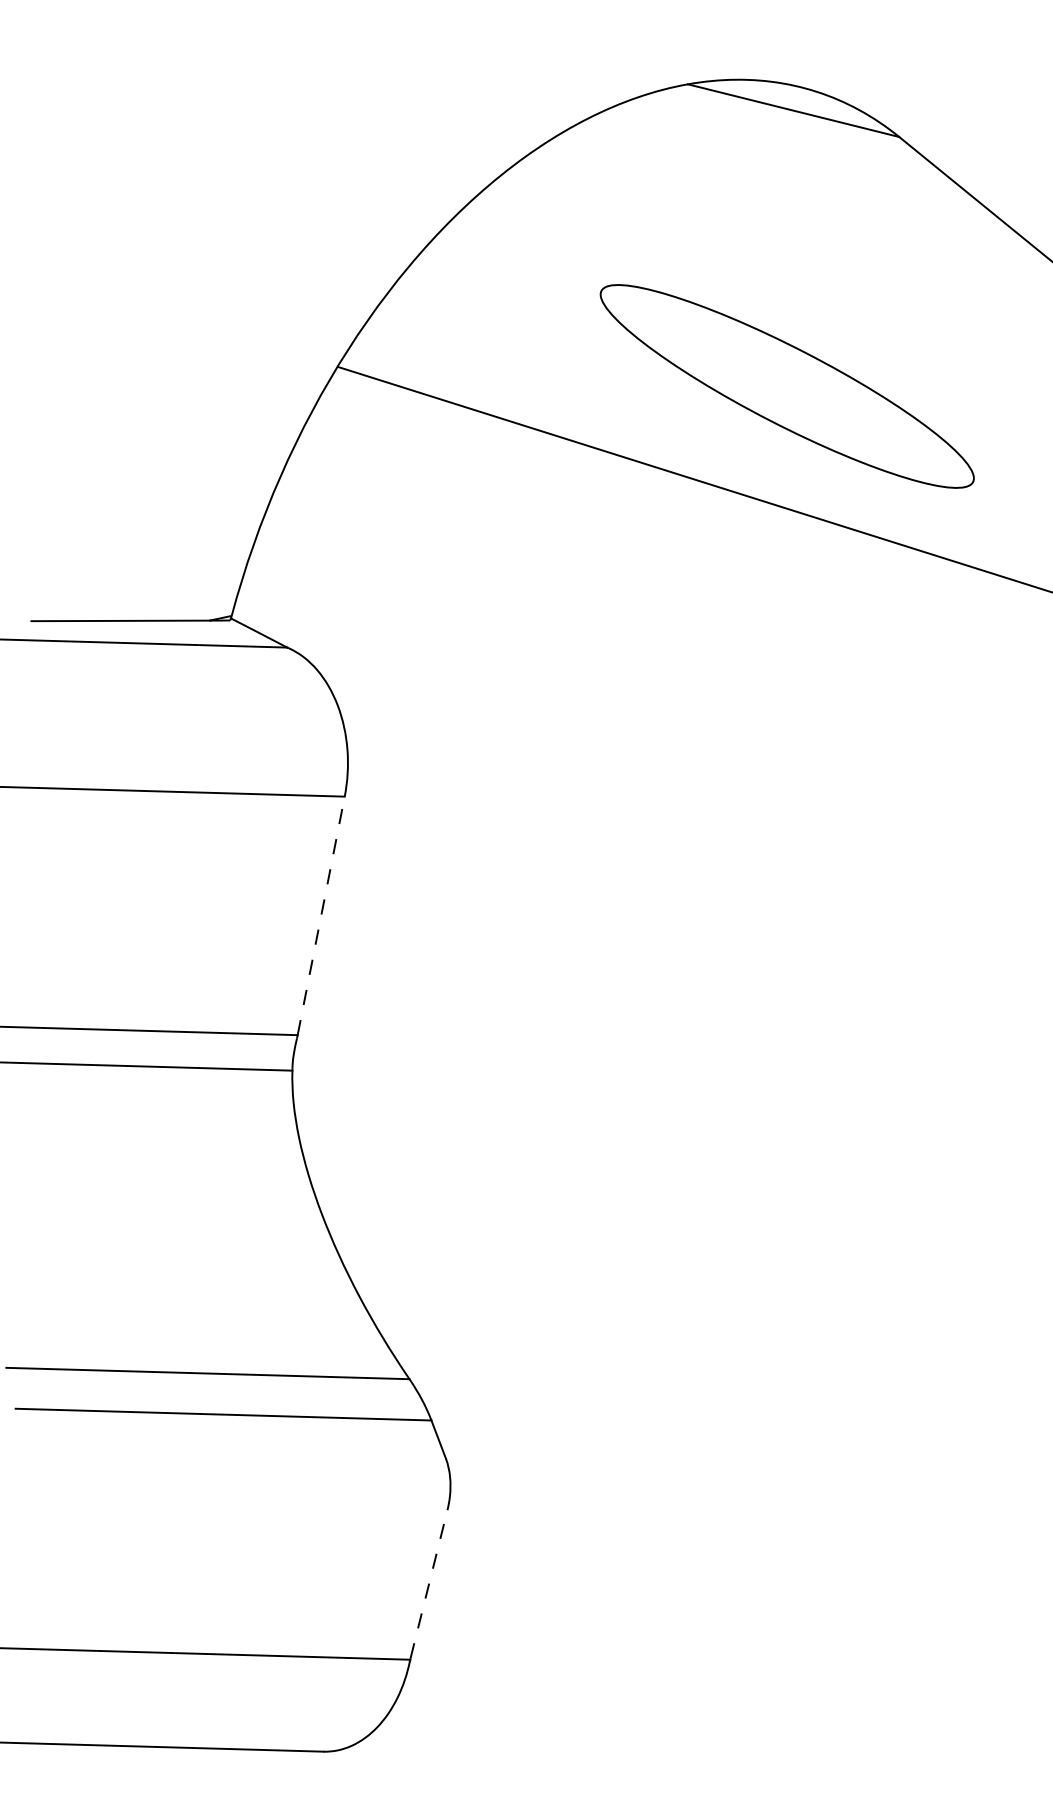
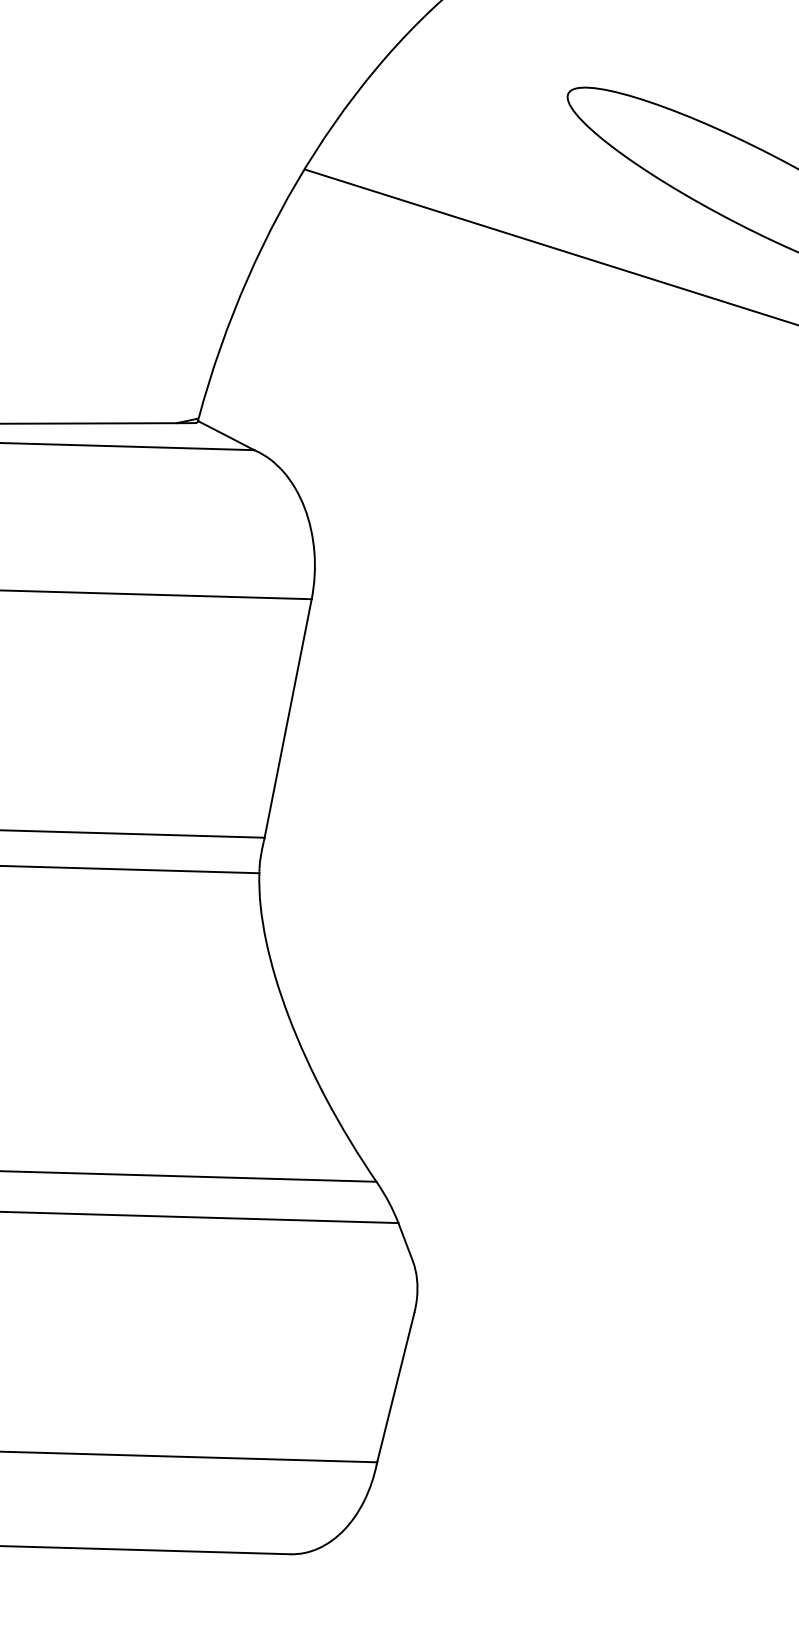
line: (321, 915) -> (288, 718), dashed -> solid
line: (429, 1583) -> (396, 1386), dashed -> solid

